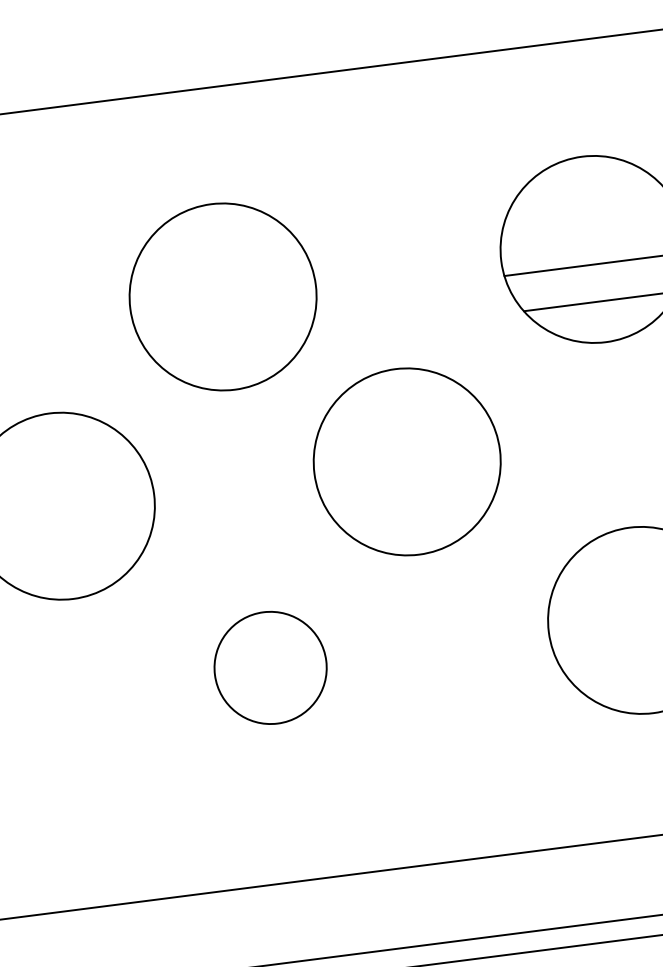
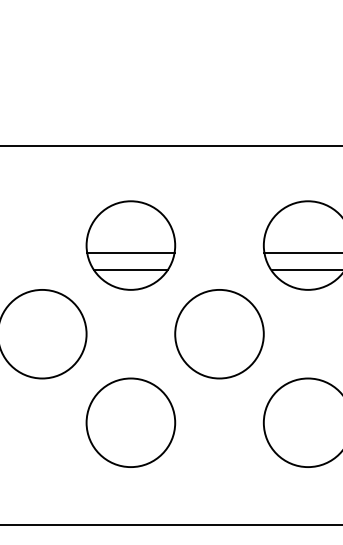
line: (224, 311) -> (130, 252), added
line: (228, 349) -> (130, 270), added
circle: (407, 462) -> (219, 334), moved
circle: (269, 667) -> (130, 422), size x1.67

